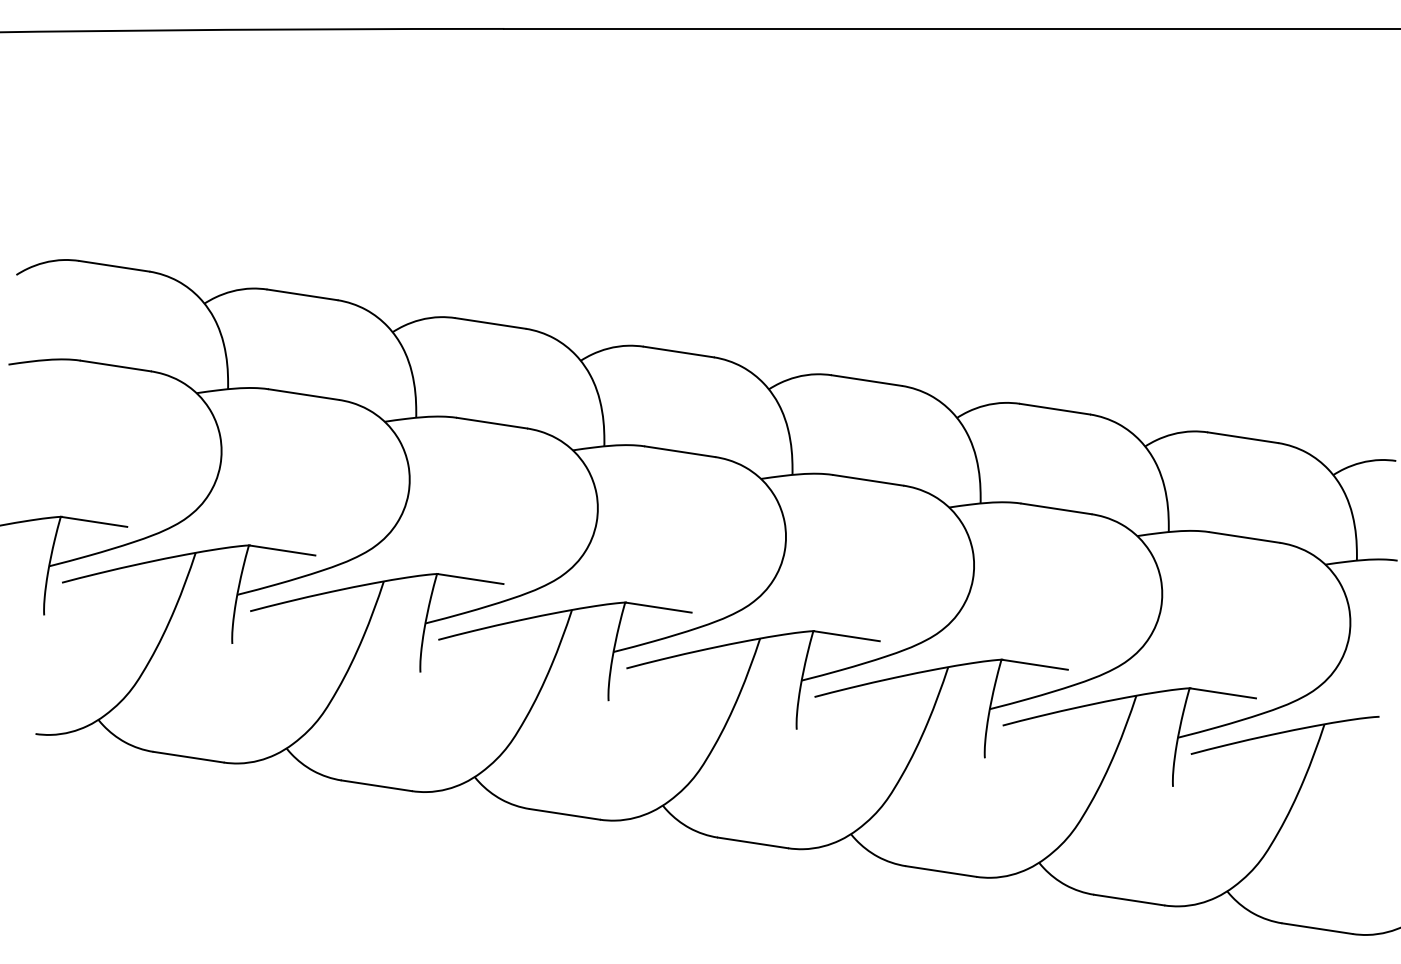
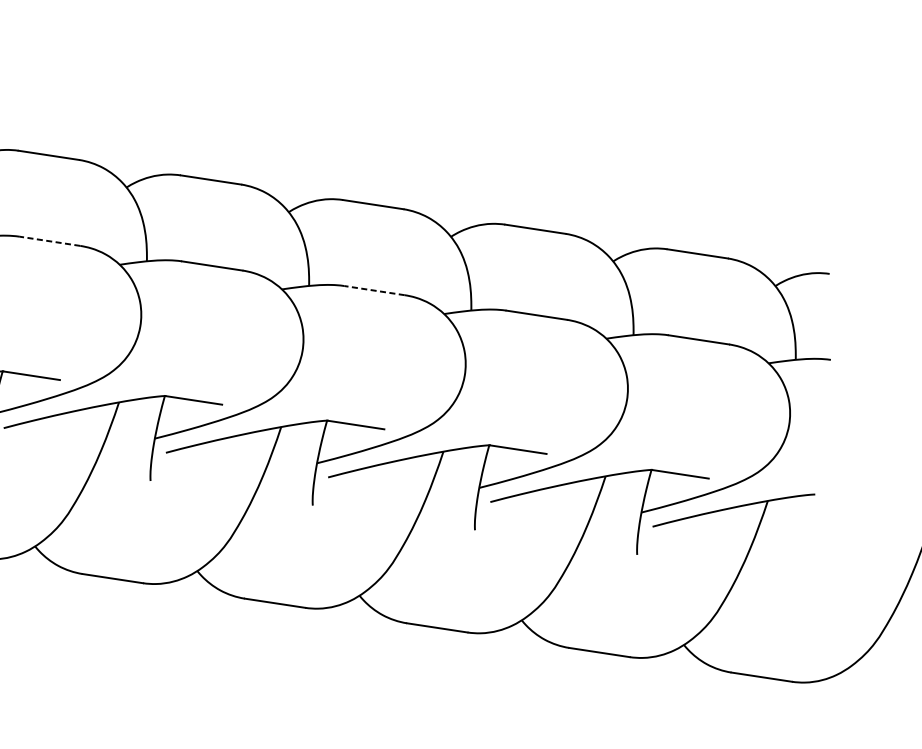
line: (491, 423) -> (49, 241), solid -> dashed
line: (867, 480) -> (373, 290), solid -> dashed

